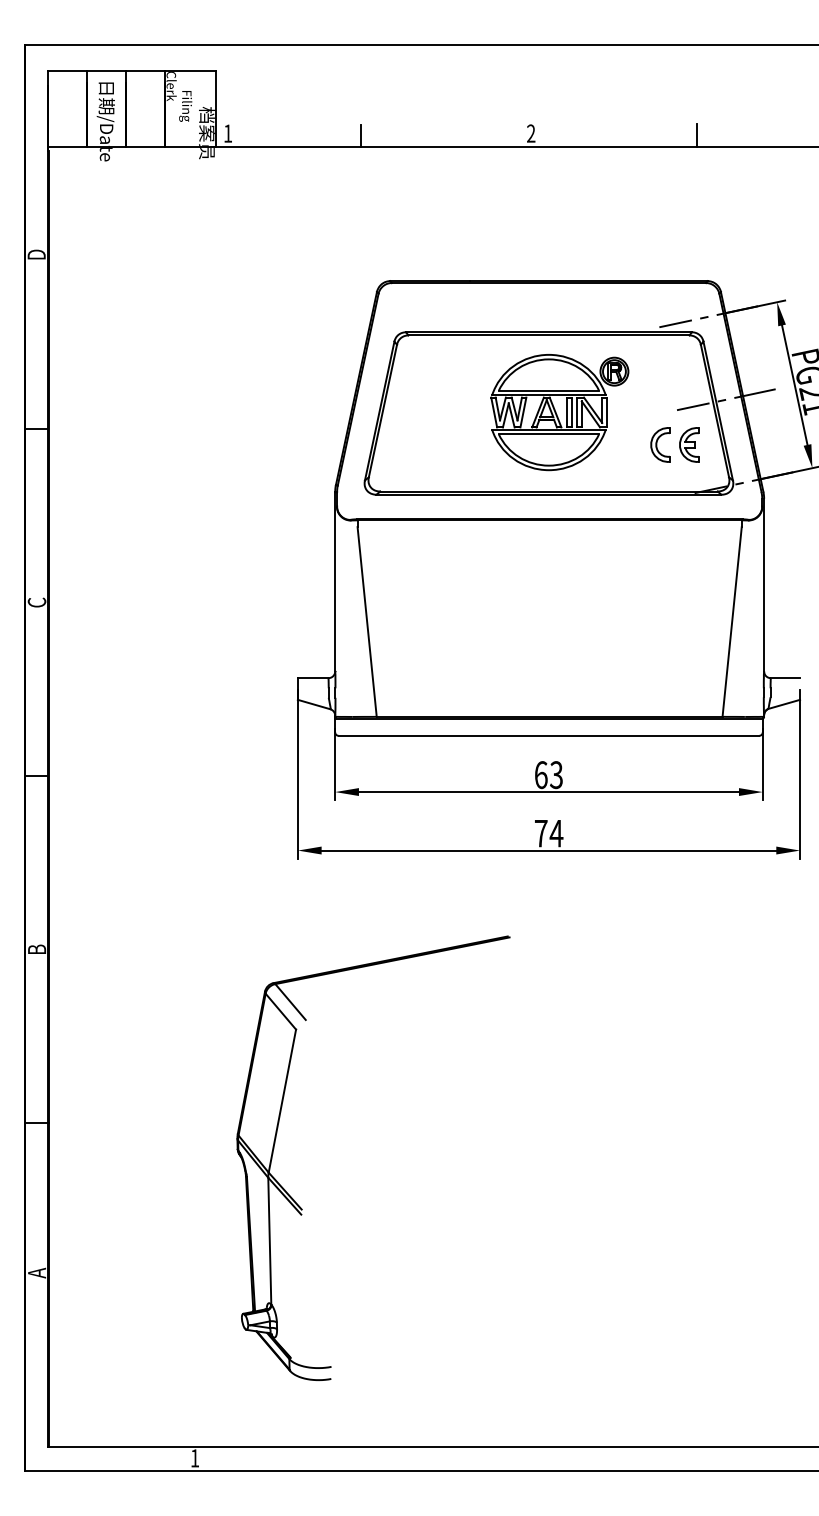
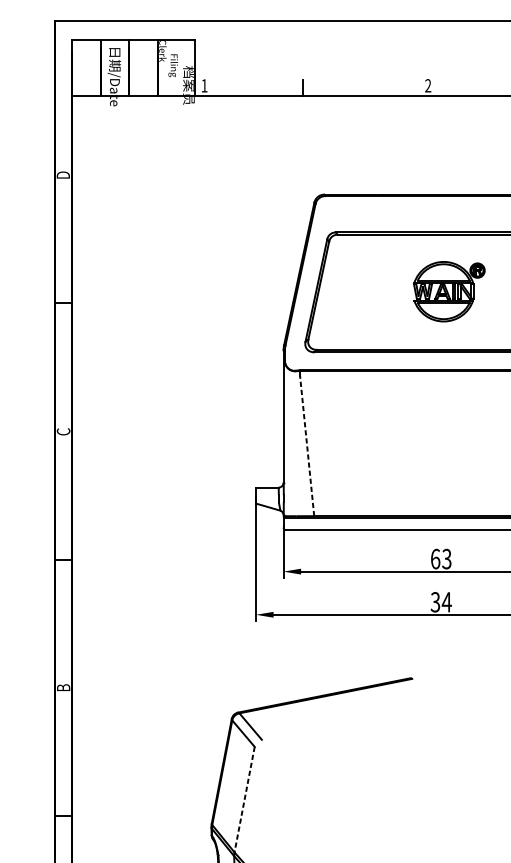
part: (559, 412) -> (449, 291), size x0.7
line: (367, 621) -> (307, 445), solid -> dashed
text: (540, 833) -> (435, 602), 74 -> 34
line: (282, 1101) -> (244, 799), solid -> dashed

